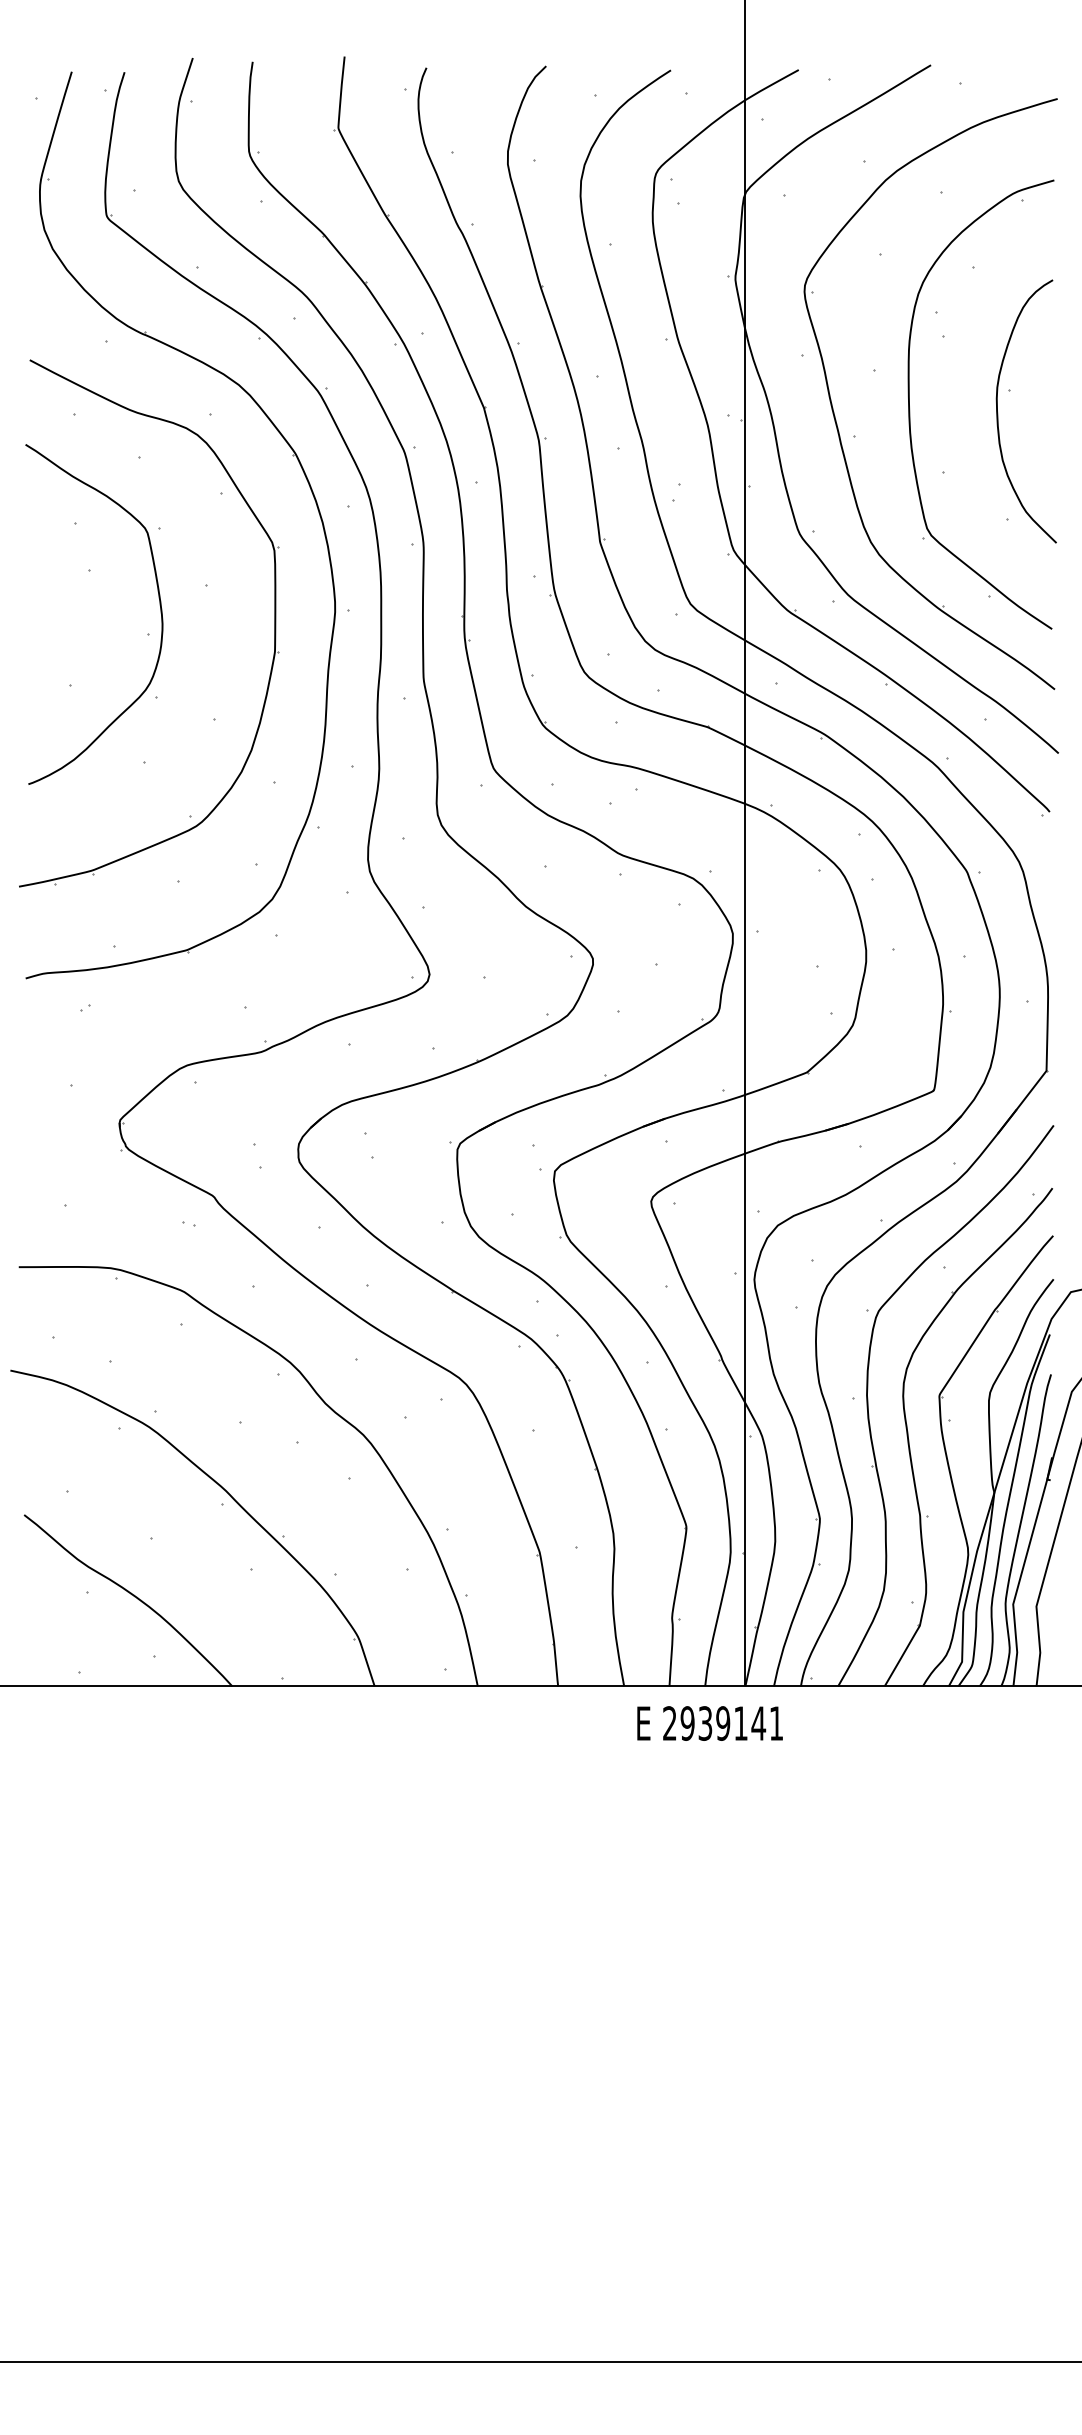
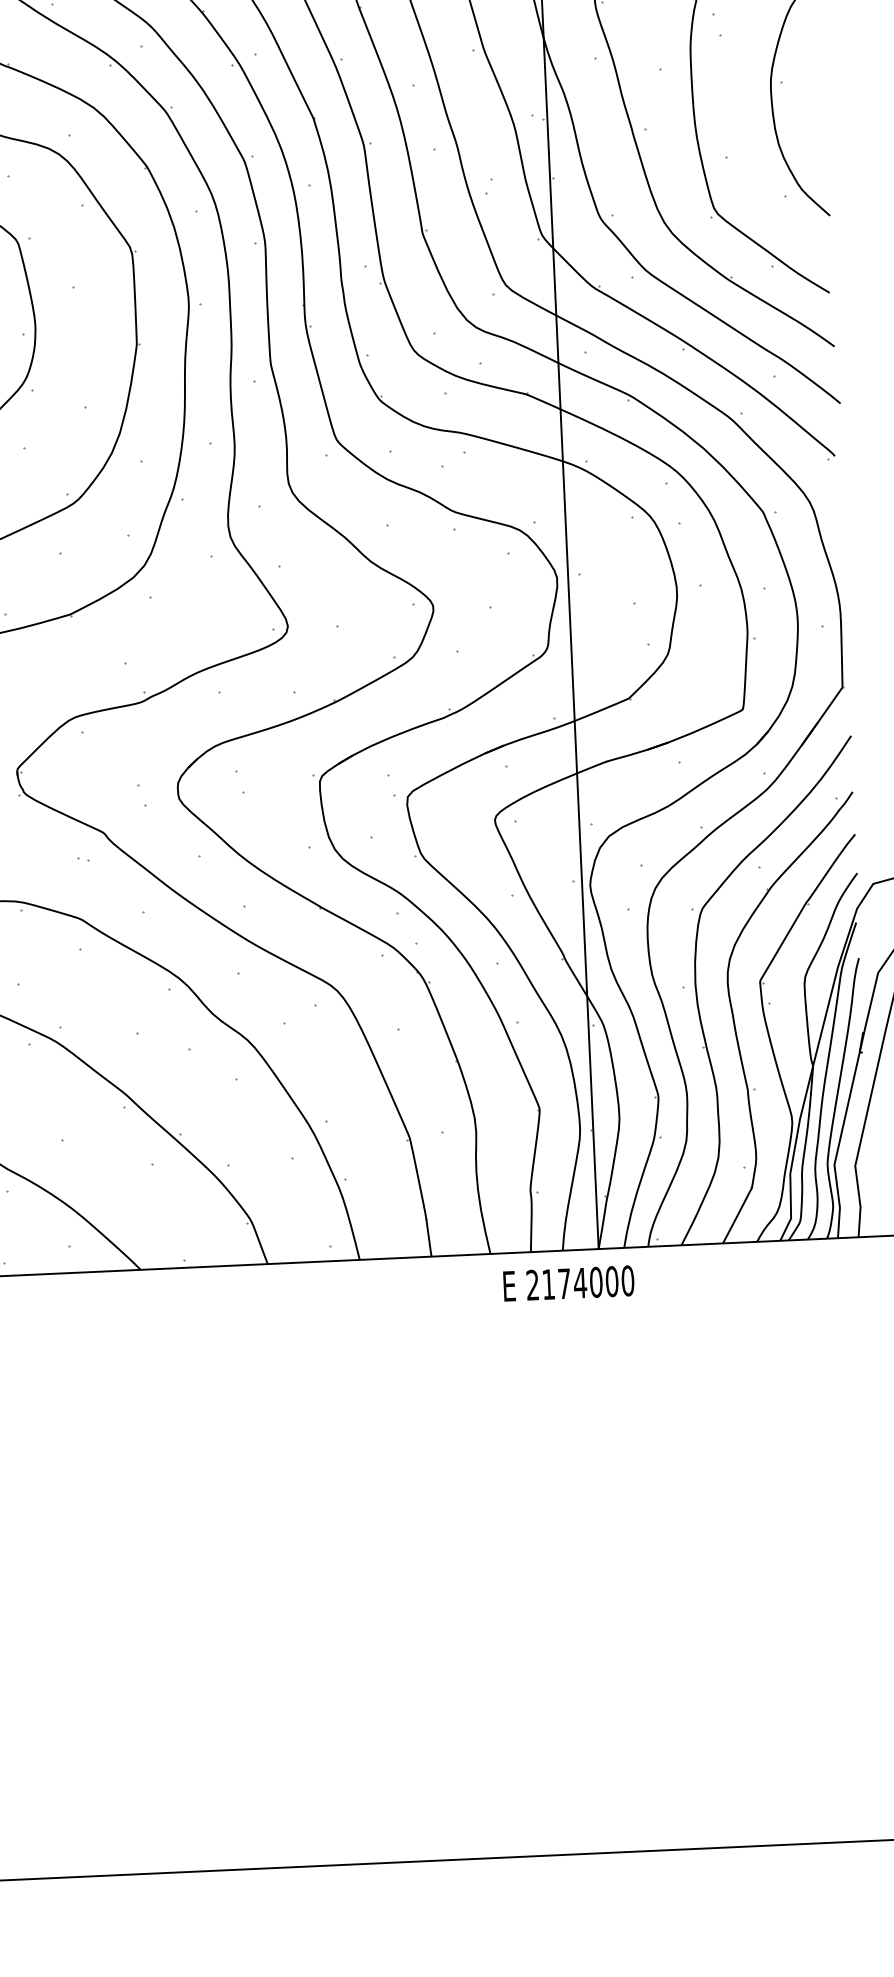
text: (731, 1723) -> (587, 1282), 2939141 -> 2174000

